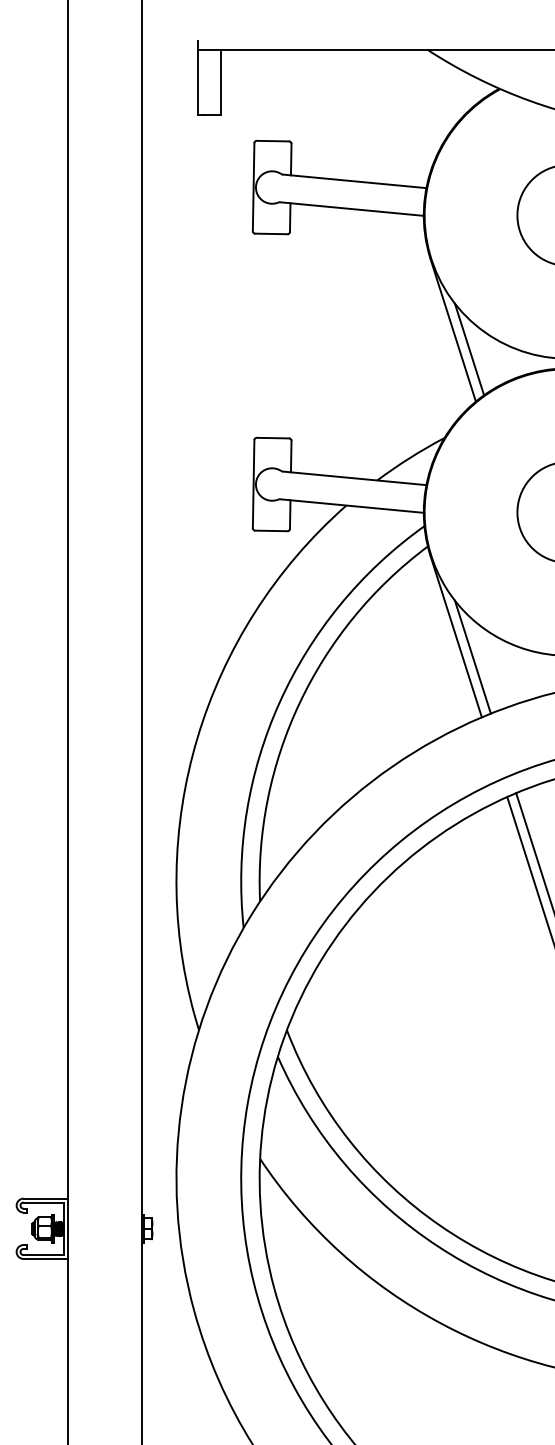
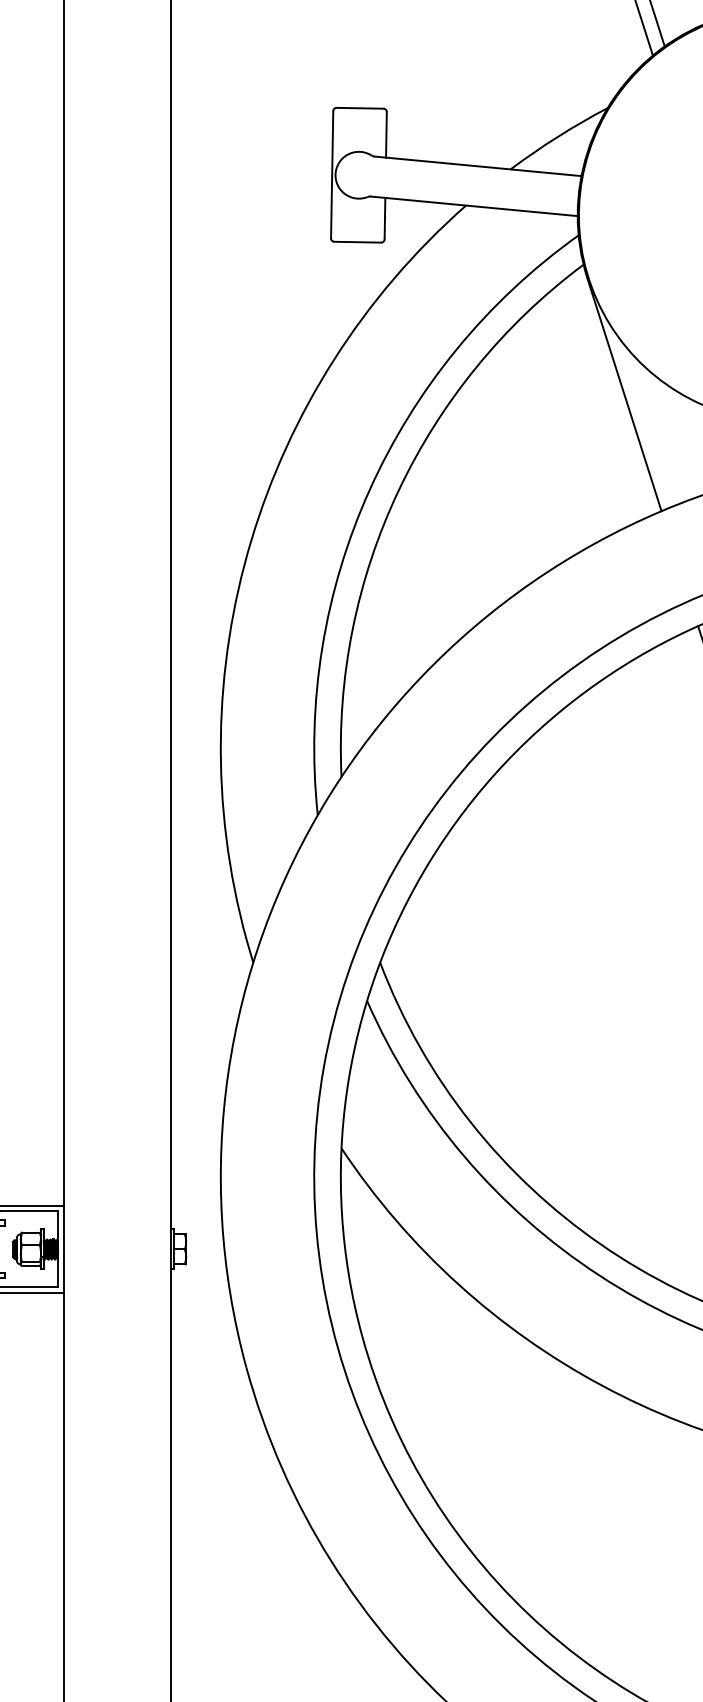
line: (472, 656) -> (648, 423), removed

